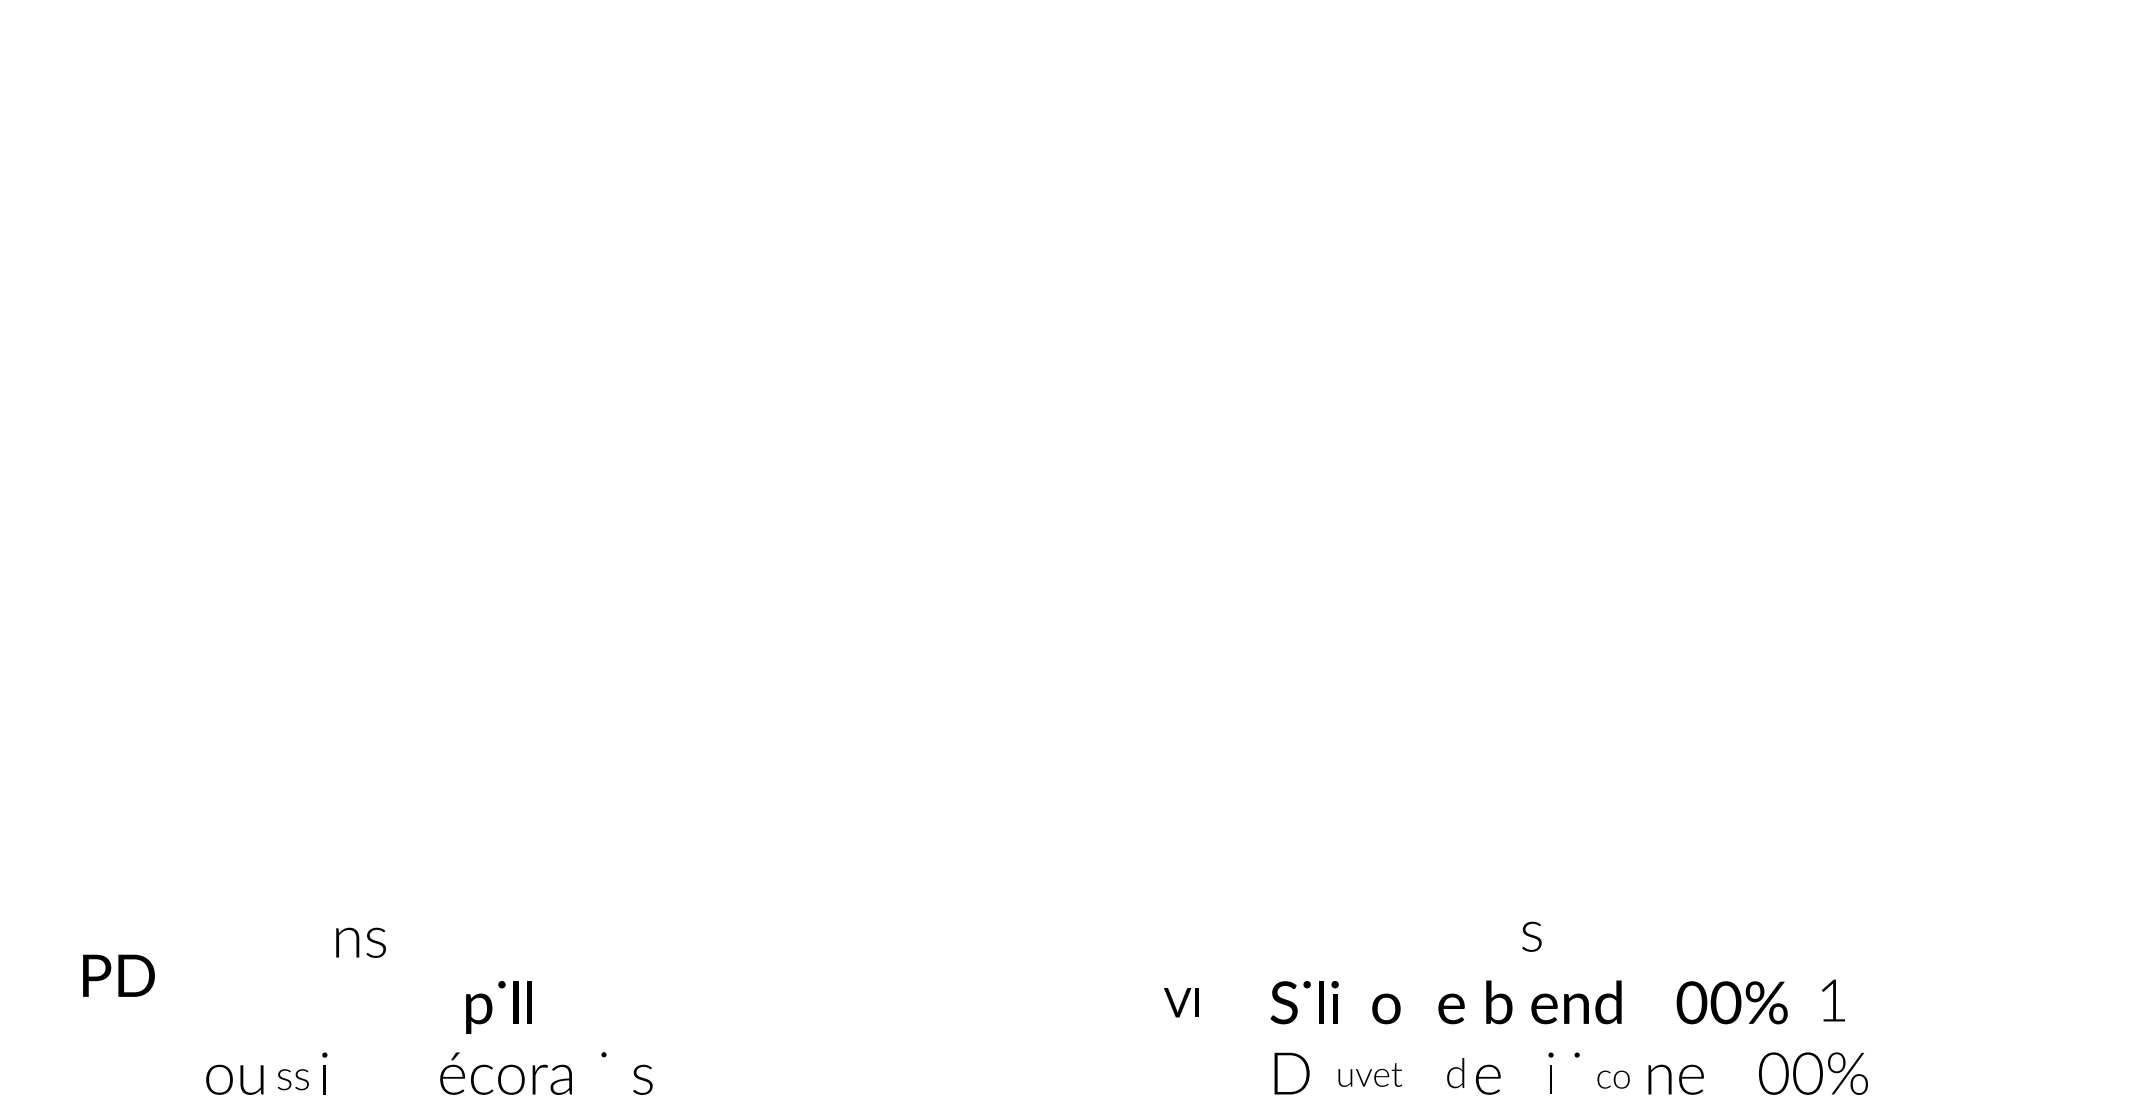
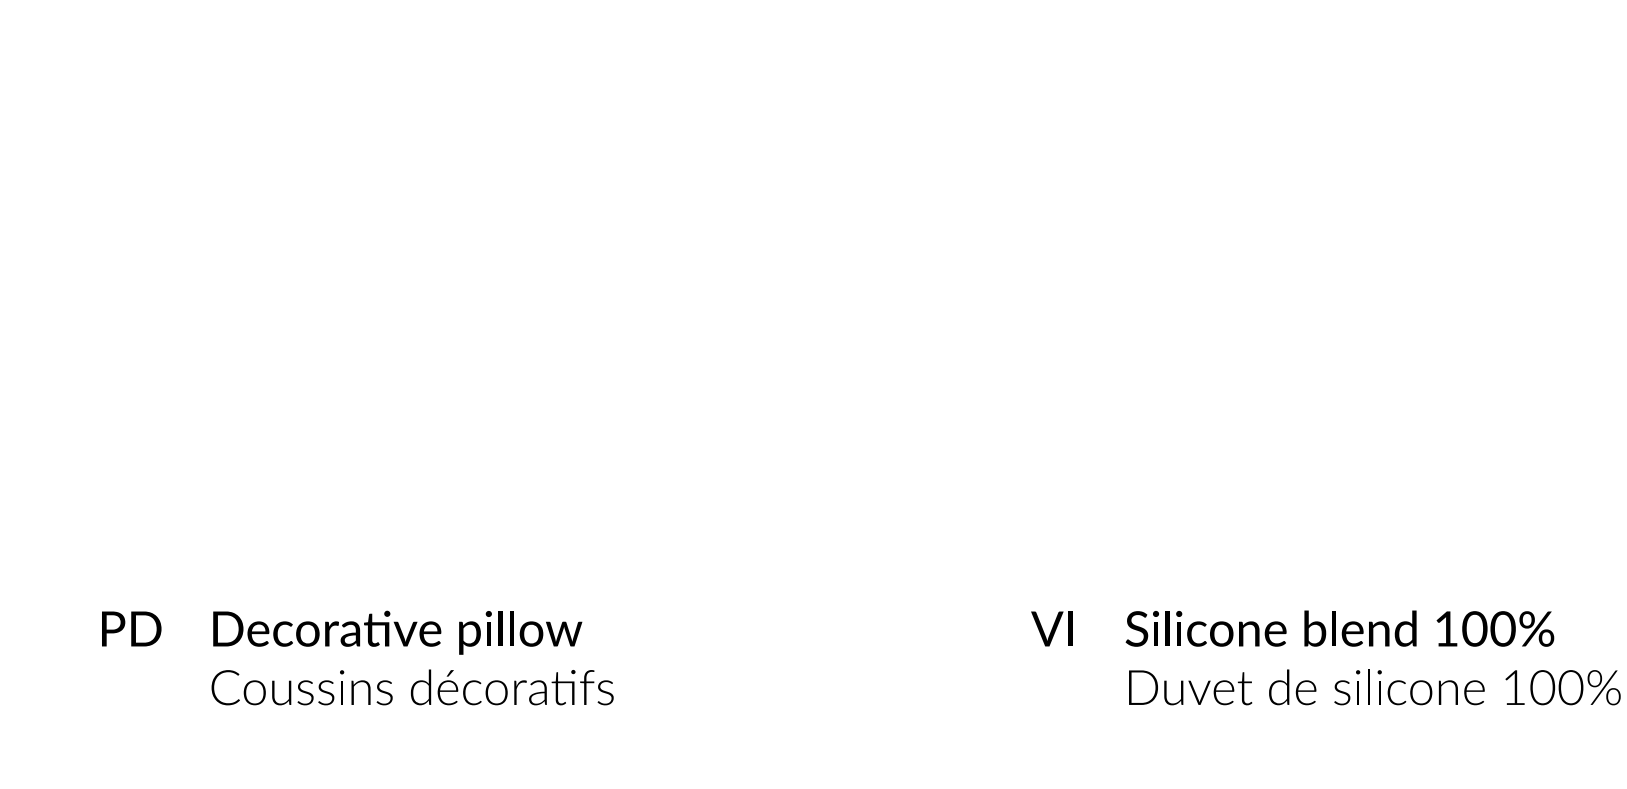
part: (1531, 936) -> (1341, 692), moved
part: (360, 942) -> (371, 692), moved
part: (118, 975) -> (131, 628), moved
part: (1833, 1000) -> (1515, 687), moved
fill: (1521, 1001) -> (1333, 627), added
part: (306, 1002) -> (326, 628), added
part: (1181, 1002) -> (1051, 628), size x1.43
part: (1657, 1002) -> (1446, 628), added
fill: (501, 1008) -> (488, 633), added
part: (576, 1008) -> (550, 633), added
fill: (1306, 1008) -> (1155, 633), added
fill: (1356, 1008) -> (1196, 633), added
fill: (1419, 1008) -> (1249, 633), added
part: (419, 1072) -> (420, 686), added
part: (1455, 1072) -> (1278, 686), size x1.43
fill: (1563, 1072) -> (1368, 686), added
fill: (184, 1073) -> (225, 687), added
fill: (620, 1073) -> (587, 687), added
fill: (591, 1074) -> (563, 688), added
part: (1370, 1074) -> (1208, 688), size x1.67
part: (293, 1079) -> (316, 692), size x1.43
fill: (1576, 1079) -> (1379, 692), added
part: (1613, 1079) -> (1409, 692), size x1.67

